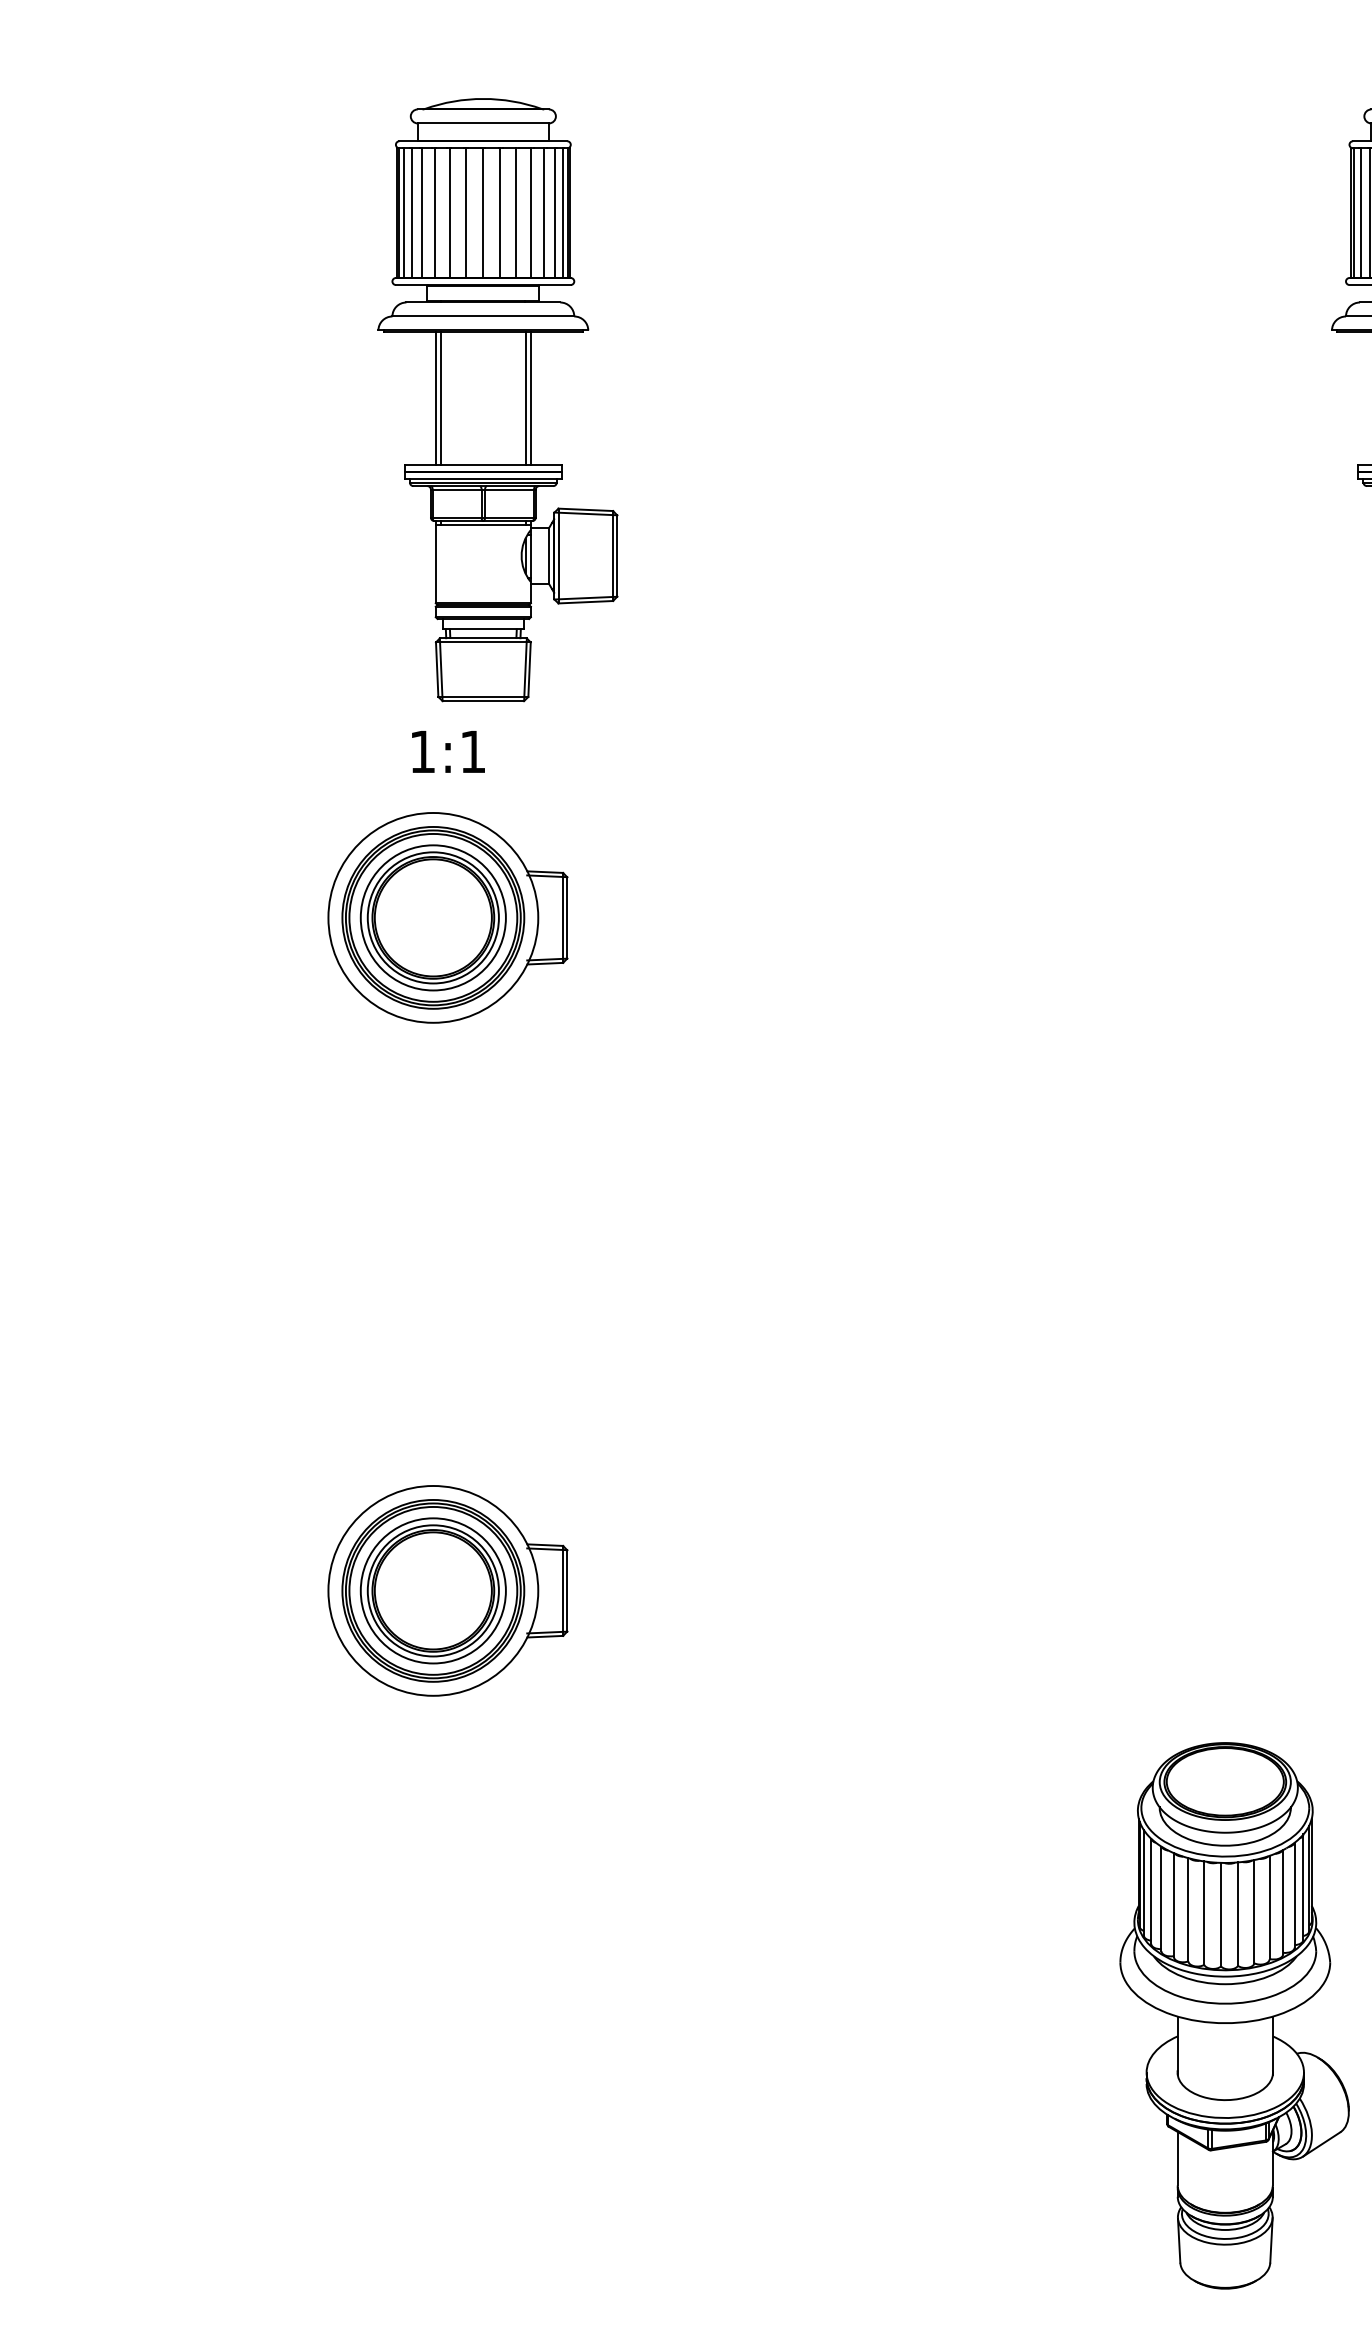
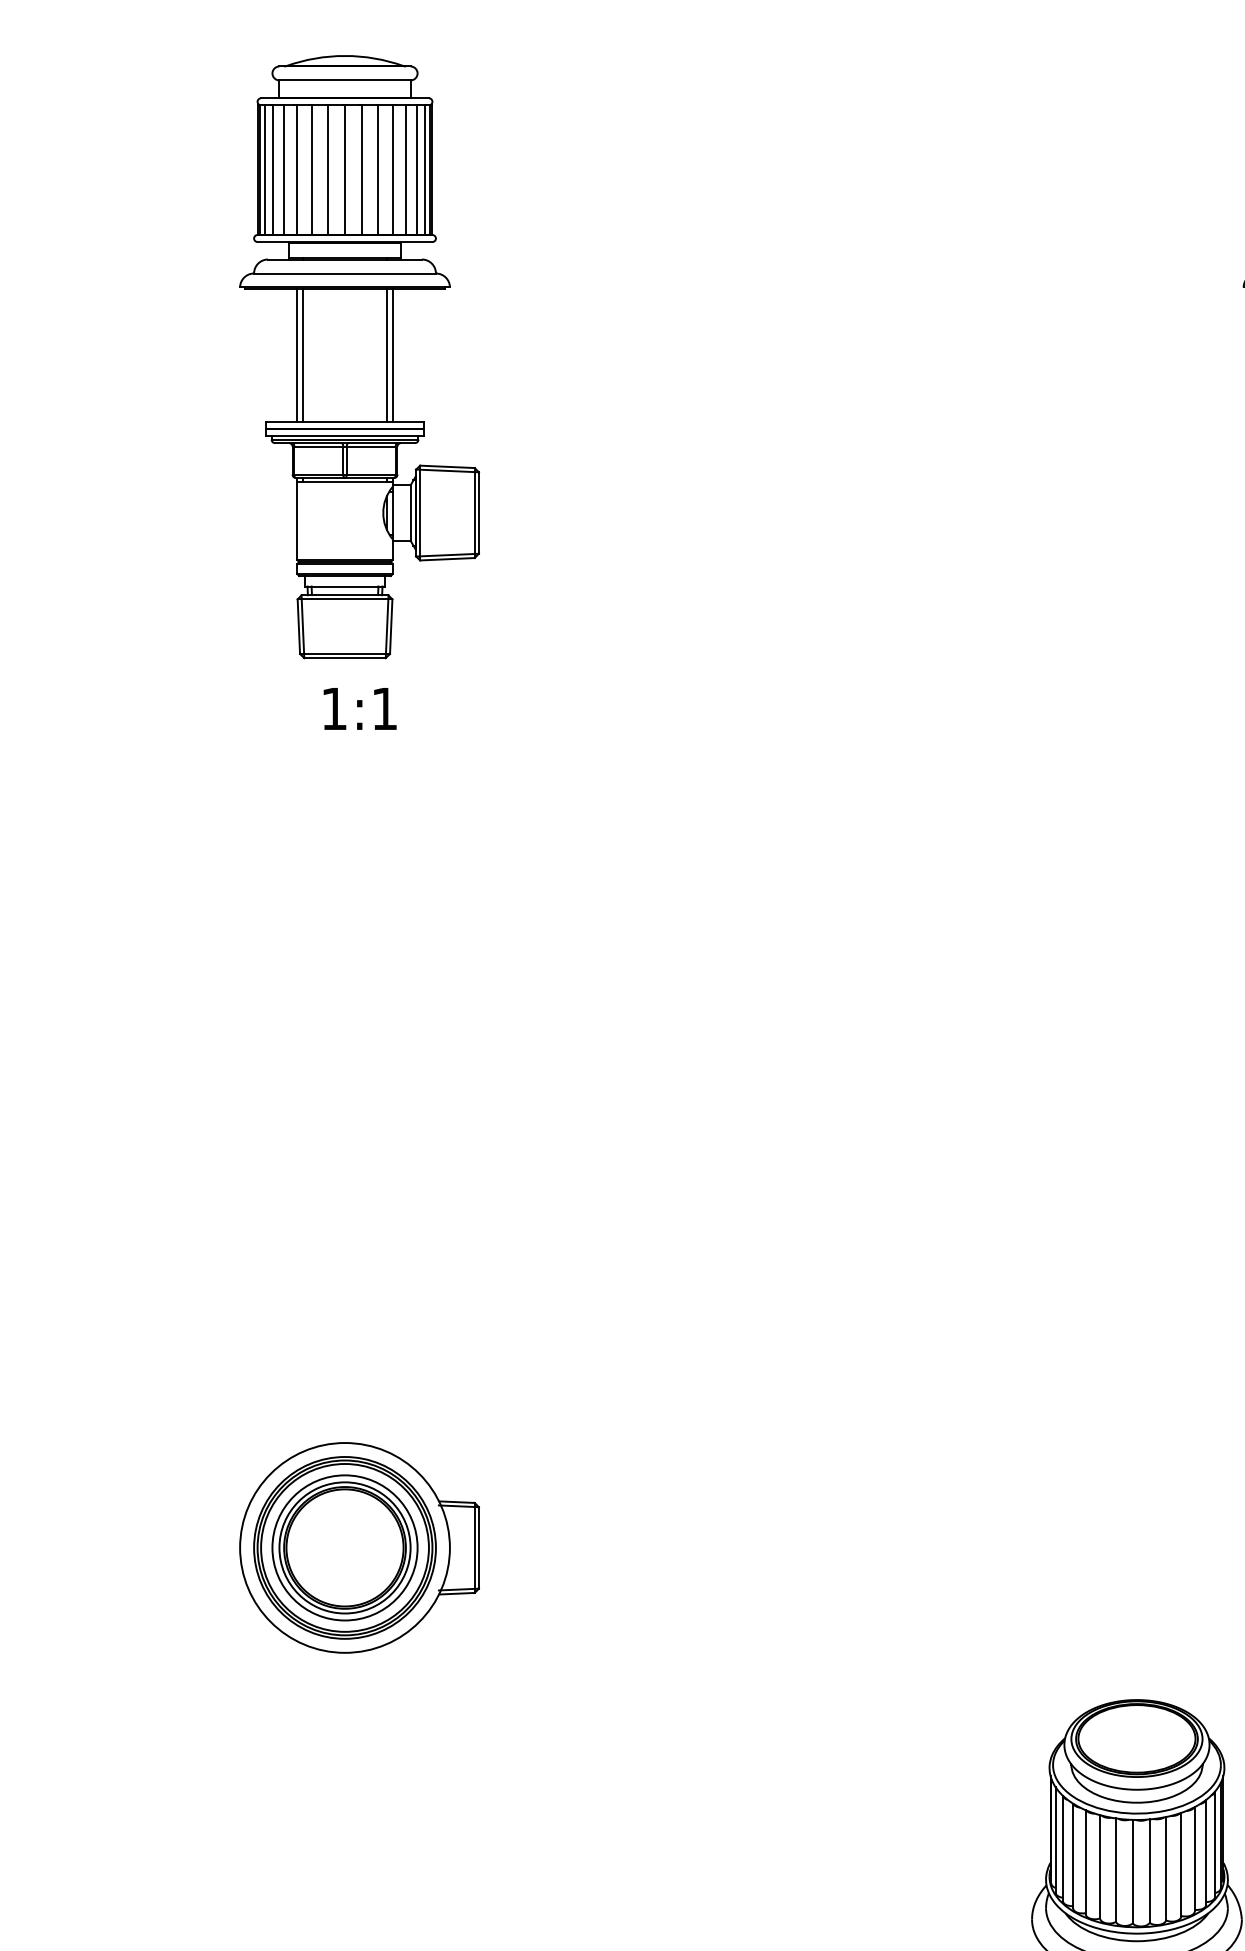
part: (497, 400) -> (359, 357), moved
part: (447, 917) -> (359, 874), removed

